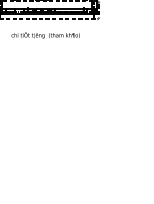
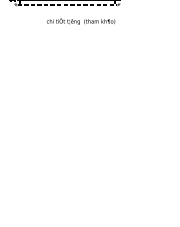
text: (46, 35) -> (81, 21), moved

